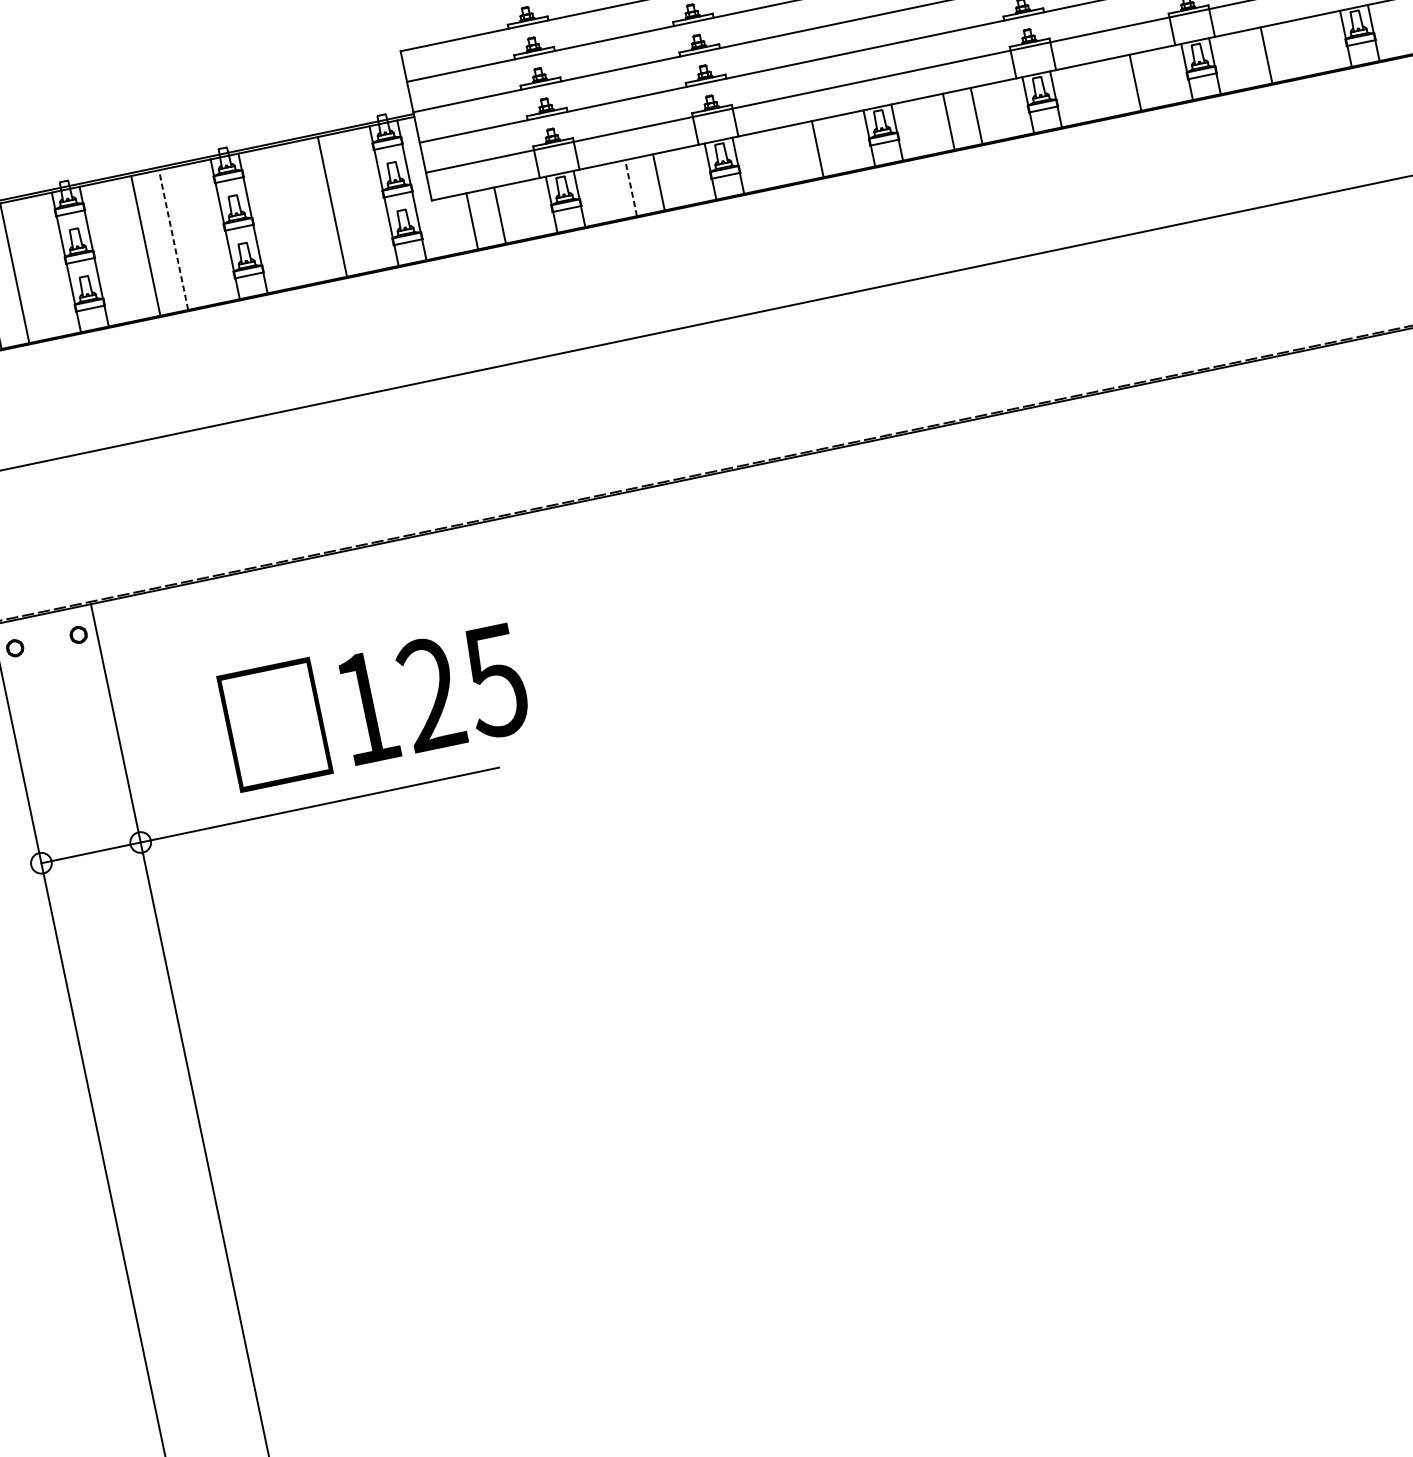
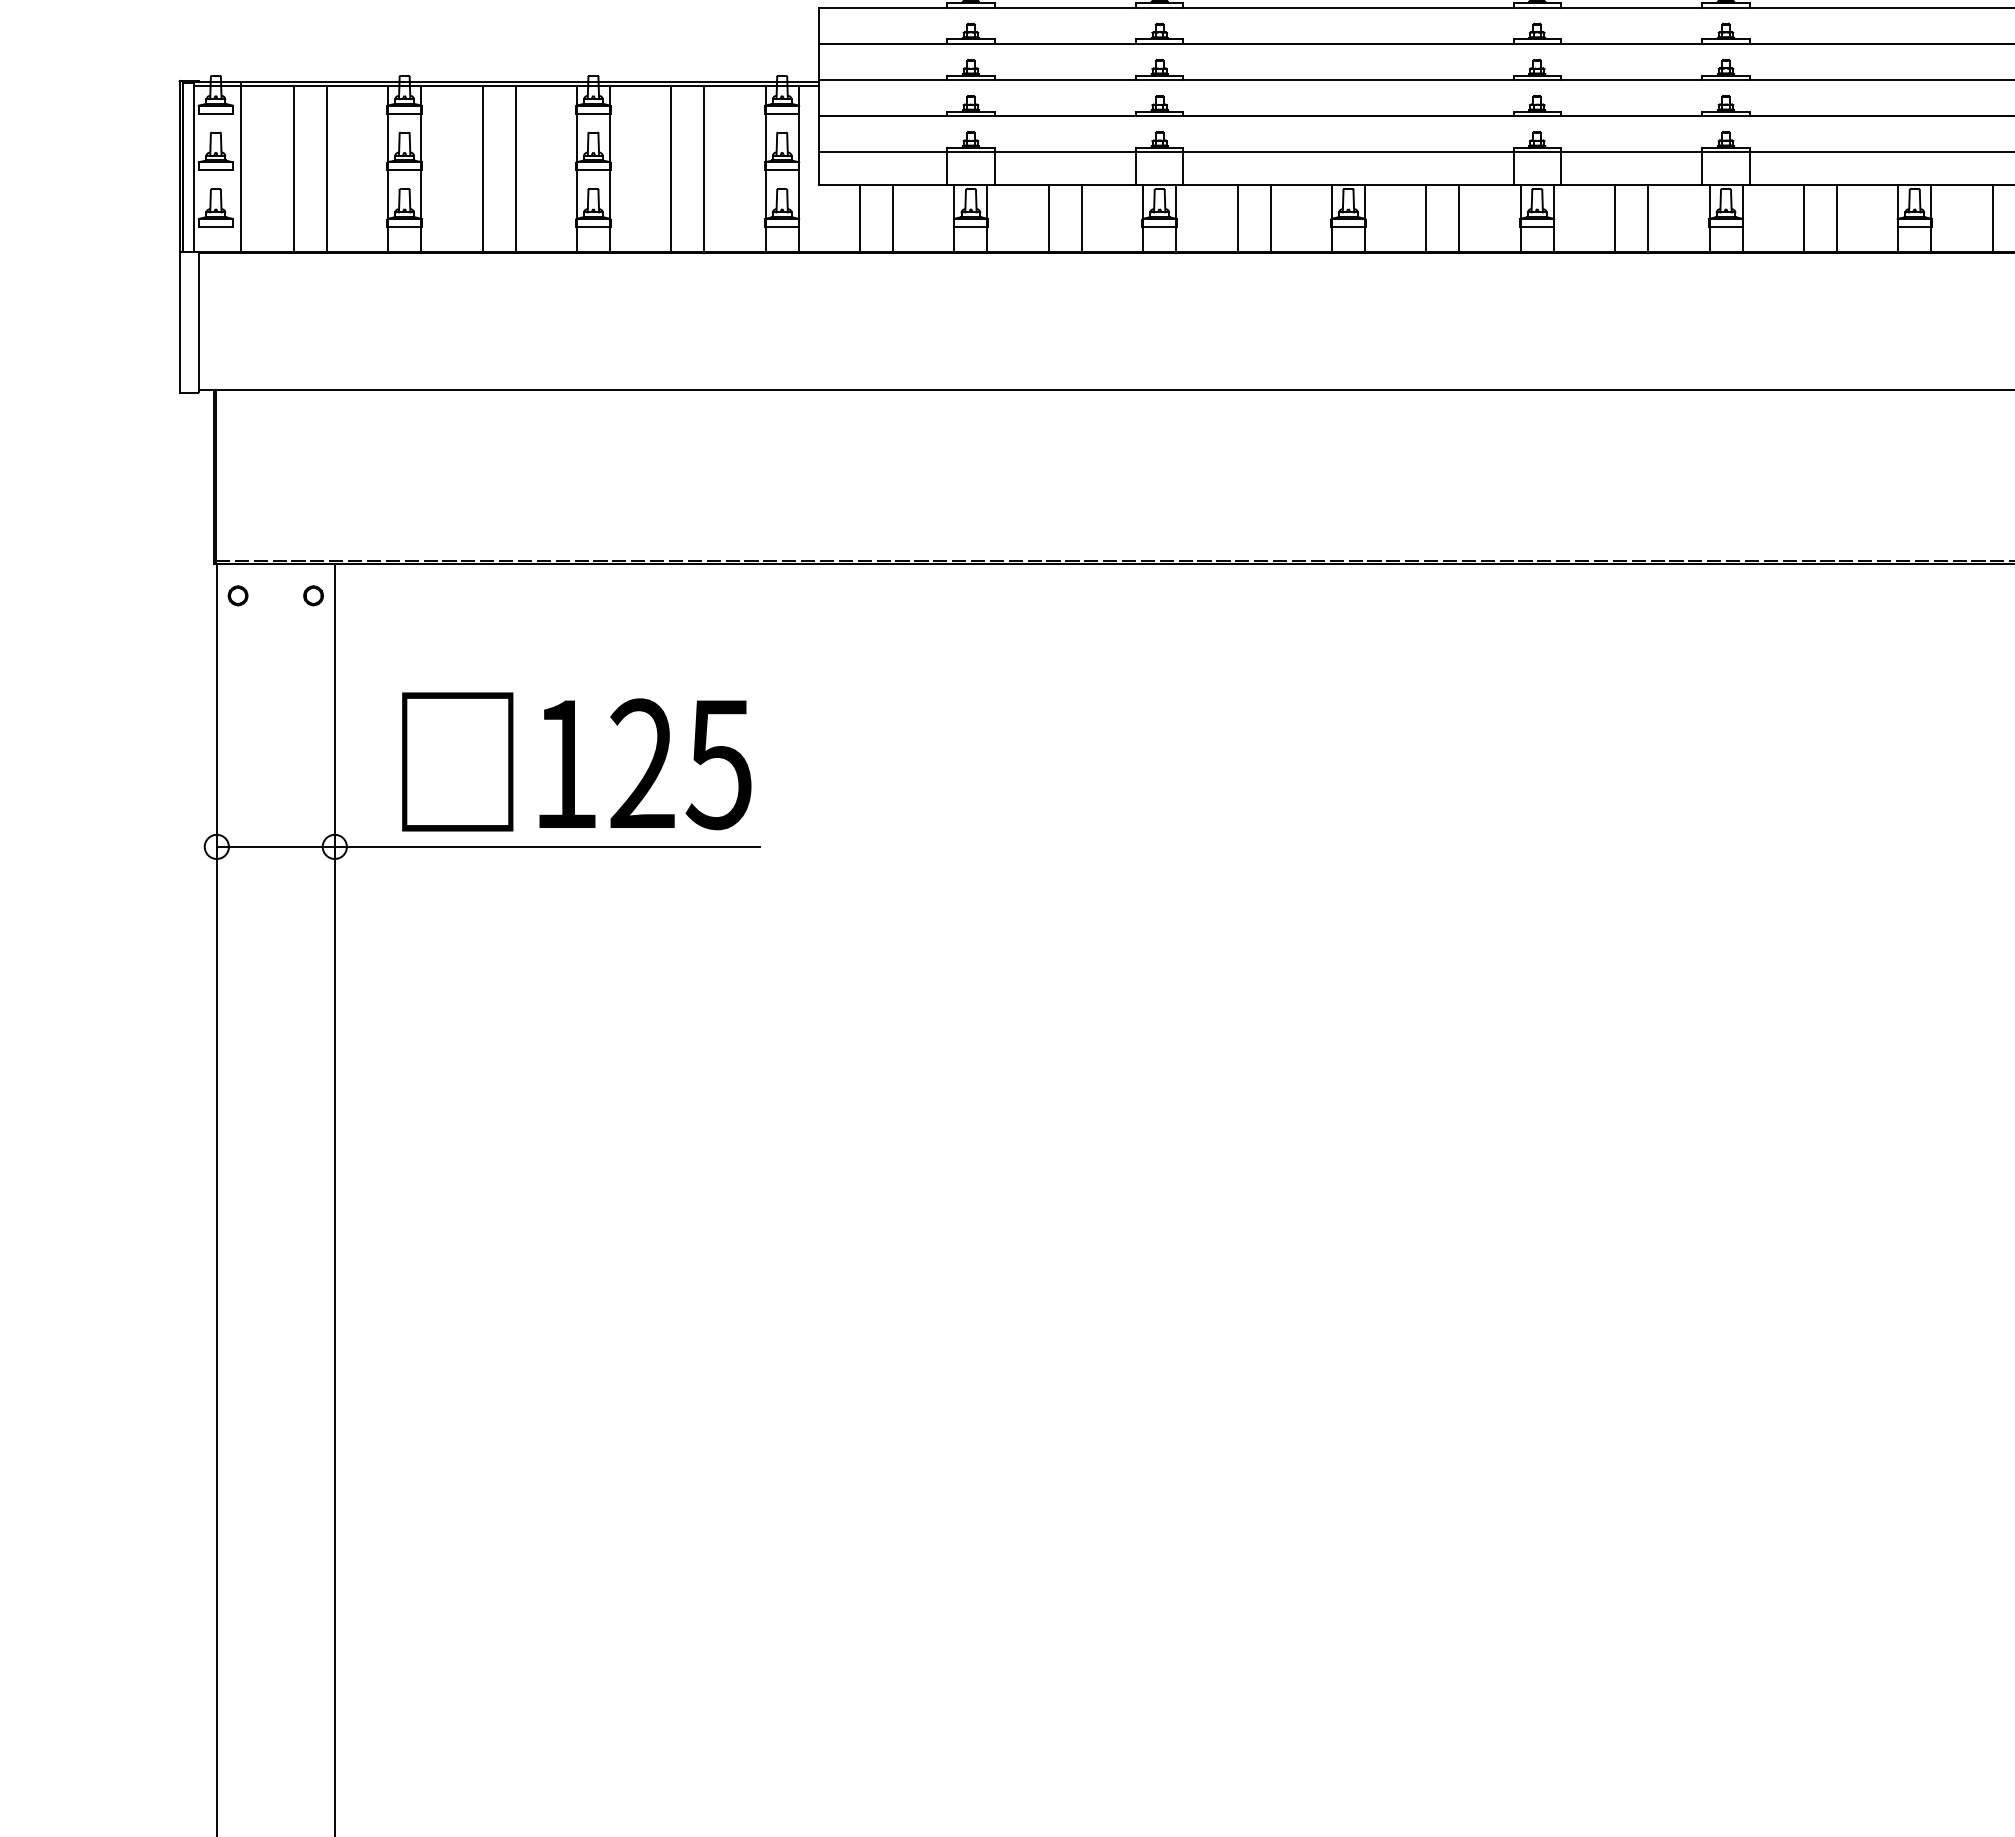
line: (1293, 49) -> (1836, 218), added
line: (1107, 88) -> (1615, 218), added
line: (789, 154) -> (1237, 218), added
line: (630, 188) -> (1048, 218), dashed -> solid
line: (304, 212) -> (671, 168), added
line: (173, 239) -> (515, 168), dashed -> solid
text: (374, 703) -> (576, 761), moved

